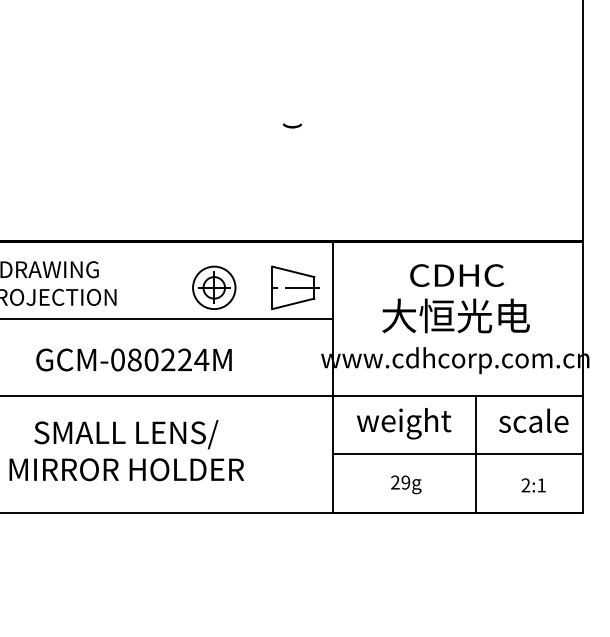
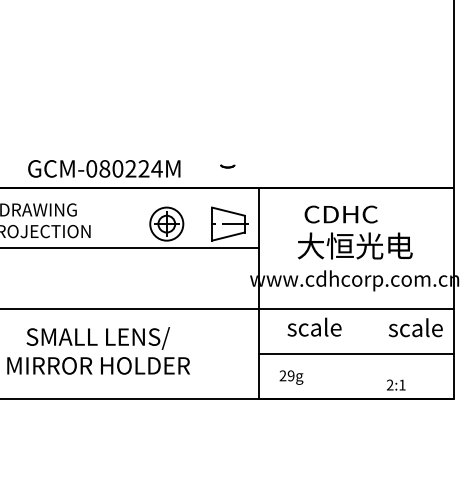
part: (292, 125) -> (227, 166), moved
text: (456, 275) -> (340, 214), moved
text: (133, 359) -> (103, 168), moved
text: (404, 423) -> (315, 329), weight -> scale
line: (475, 454) -> (370, 353), removed
text: (406, 484) -> (291, 377), moved
text: (533, 485) -> (396, 385), moved

